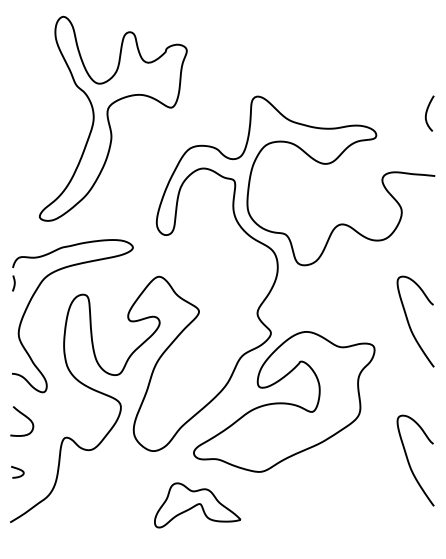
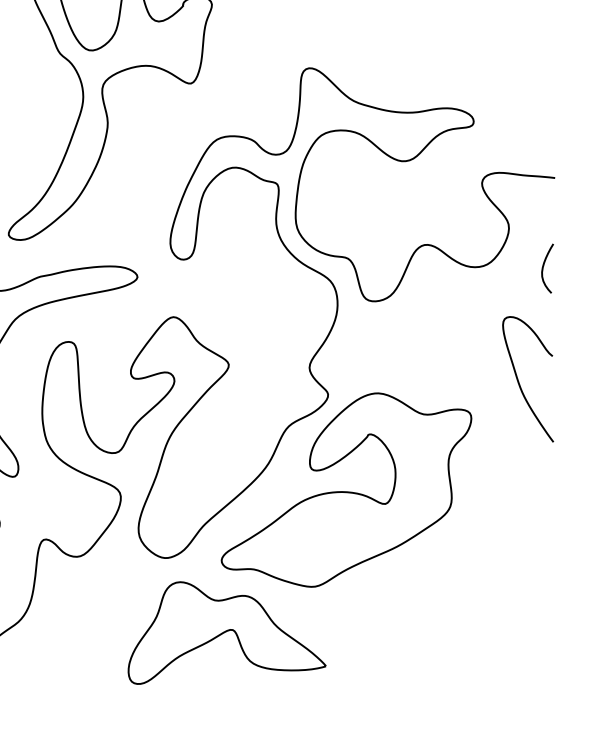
curve: (427, 113) -> (544, 268), moved
curve: (409, 461) -> (519, 572), removed
part: (197, 505) -> (226, 633), size x1.67

